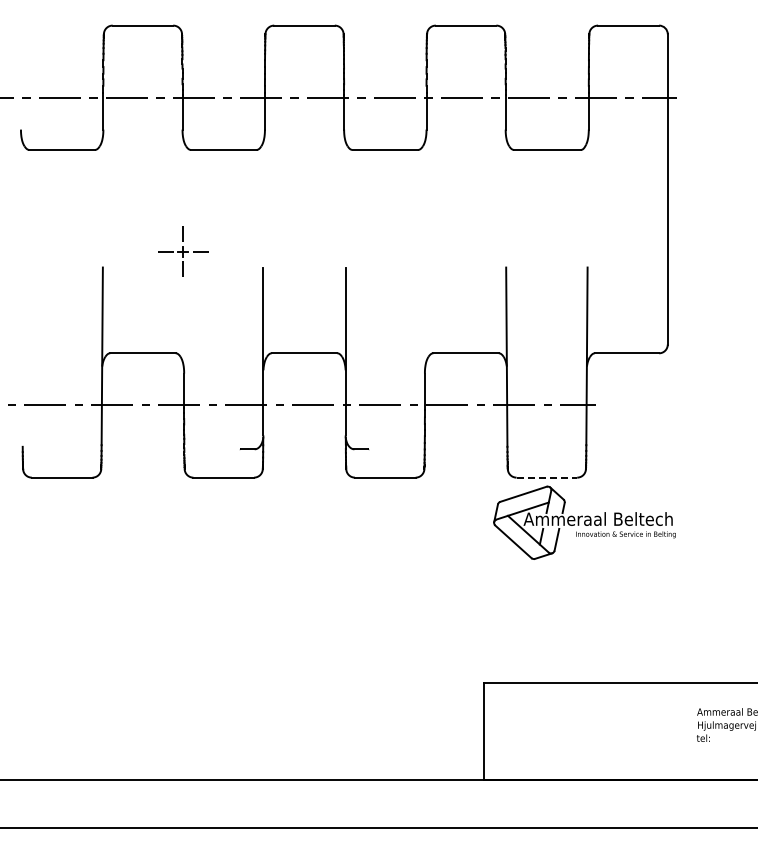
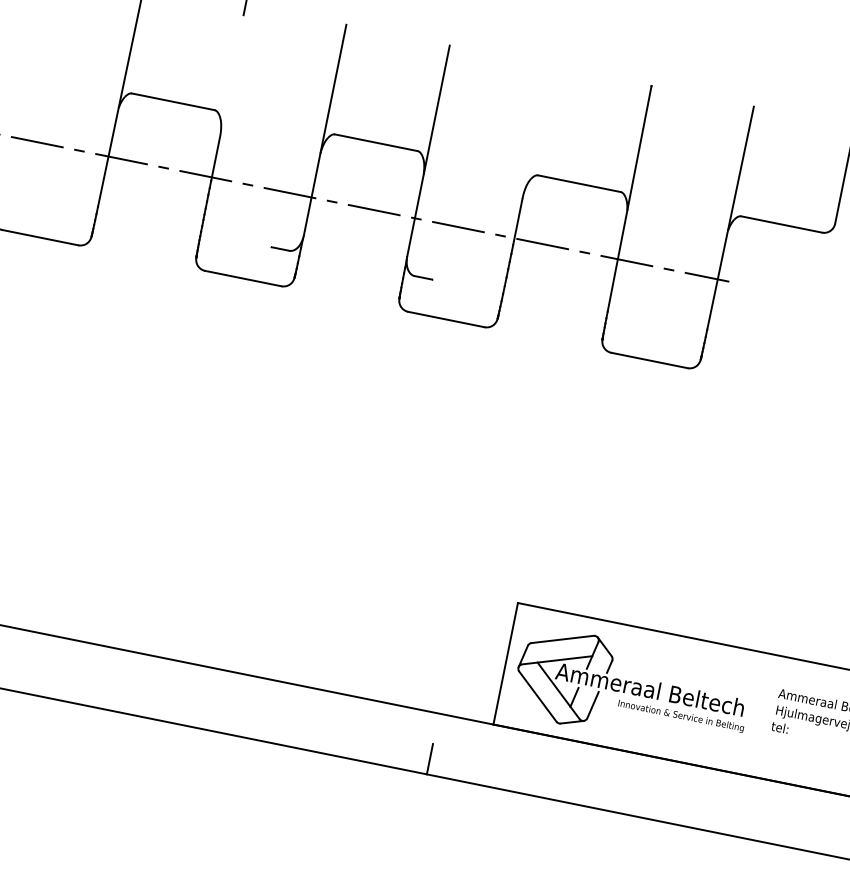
line: (547, 477) -> (650, 360), dashed -> solid
part: (584, 522) -> (632, 690), moved
line: (440, 816) -> (429, 759), added

